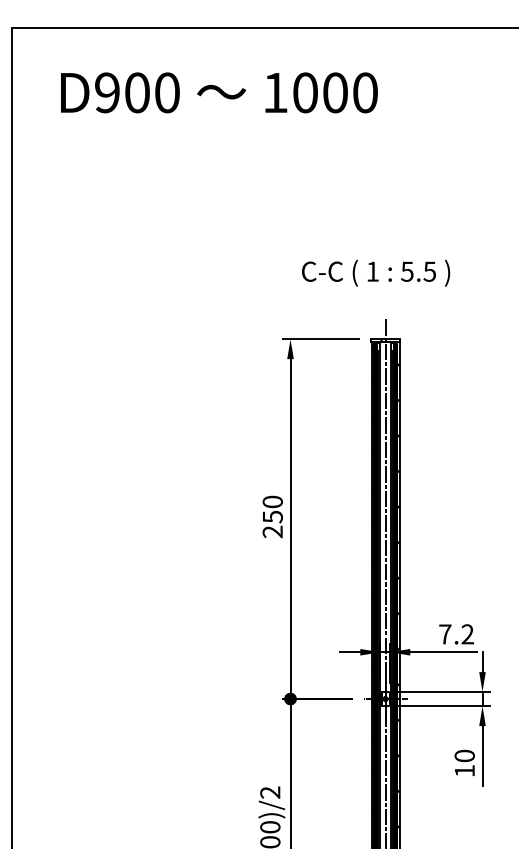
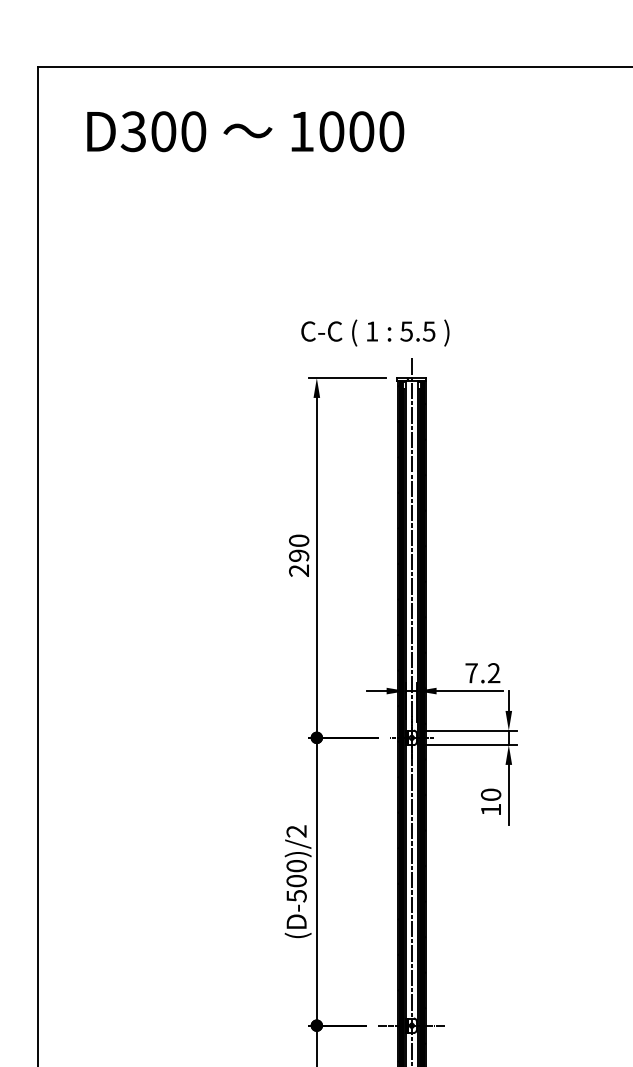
text: (106, 92) -> (132, 131), D900 -> D300
text: (376, 272) -> (375, 332), moved
text: (273, 516) -> (299, 555), 250 -> 290

